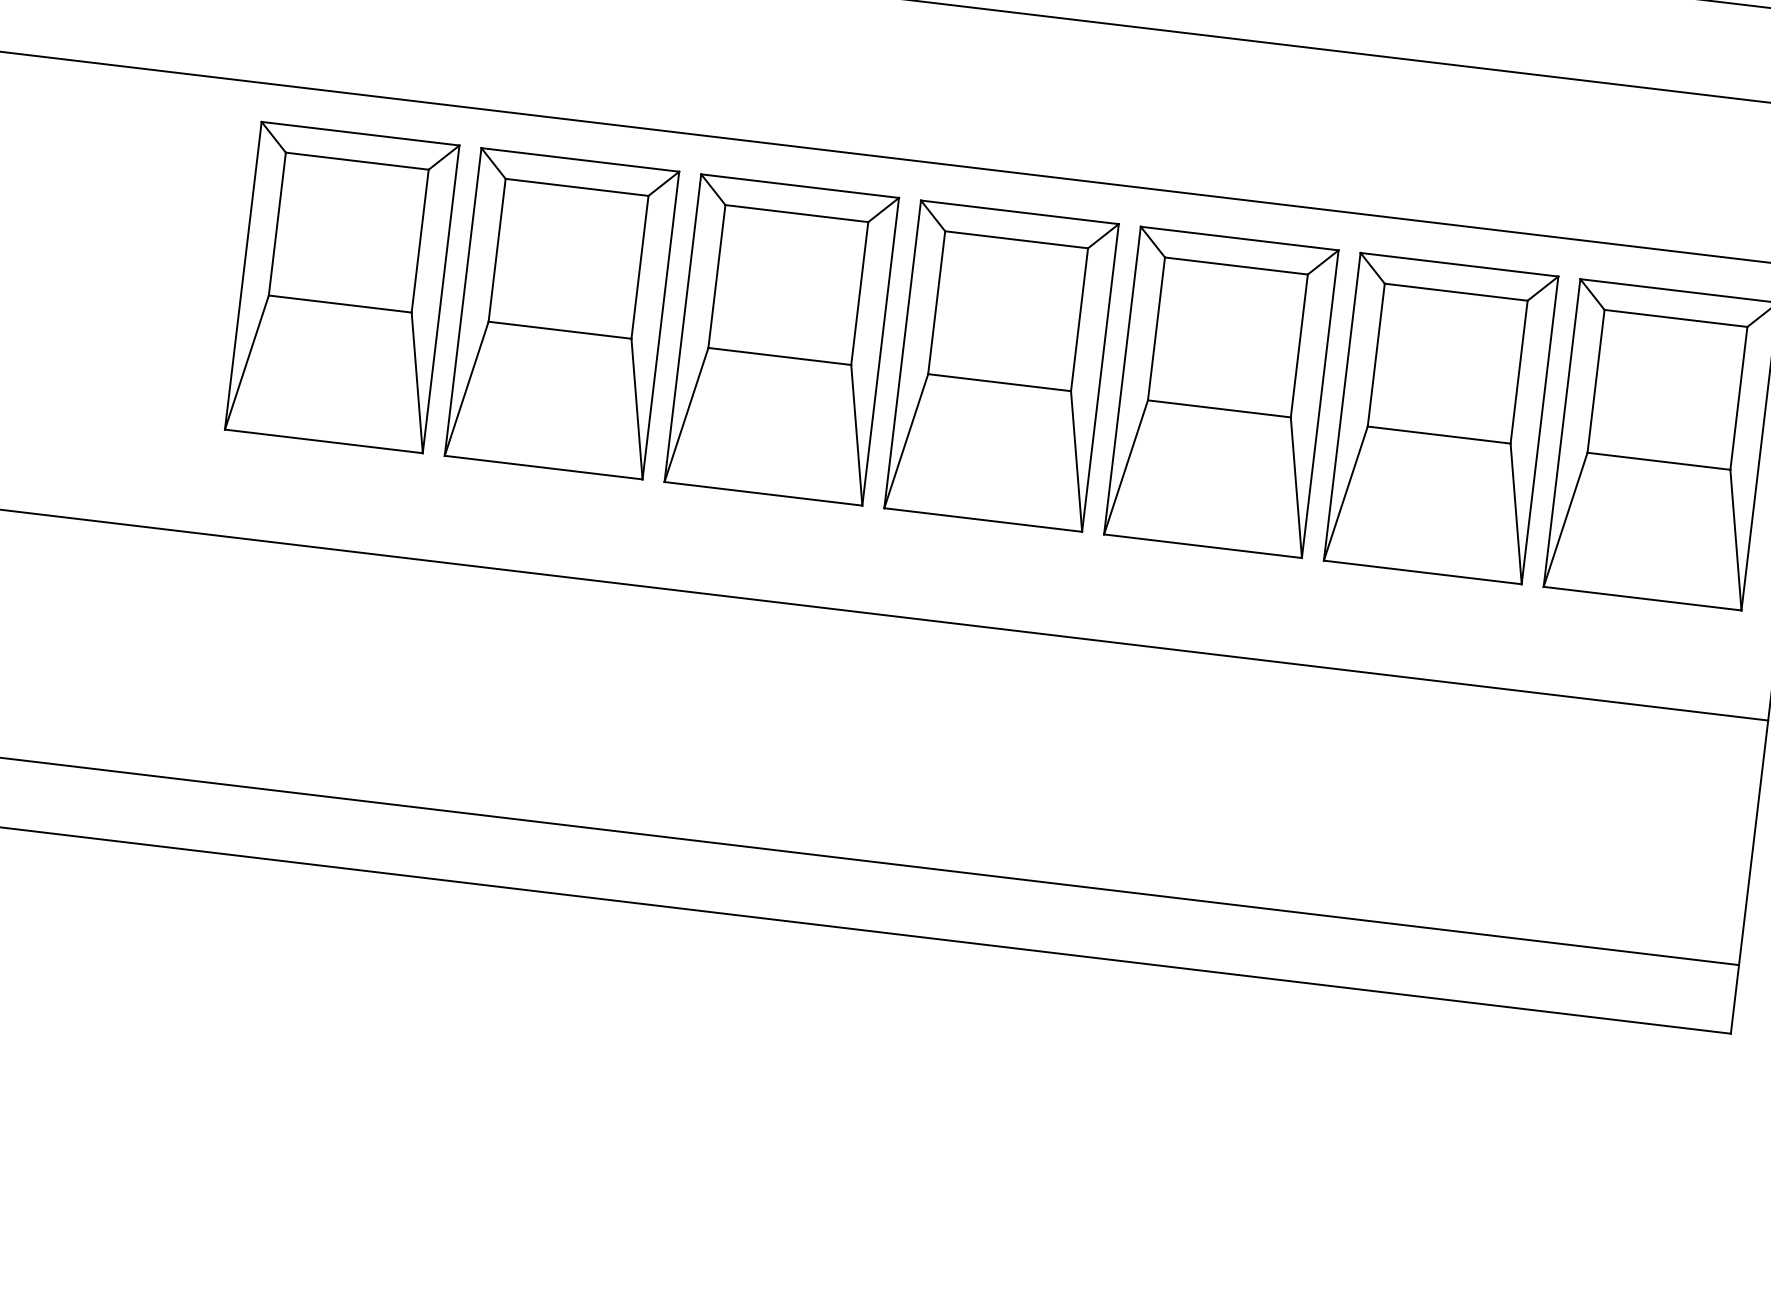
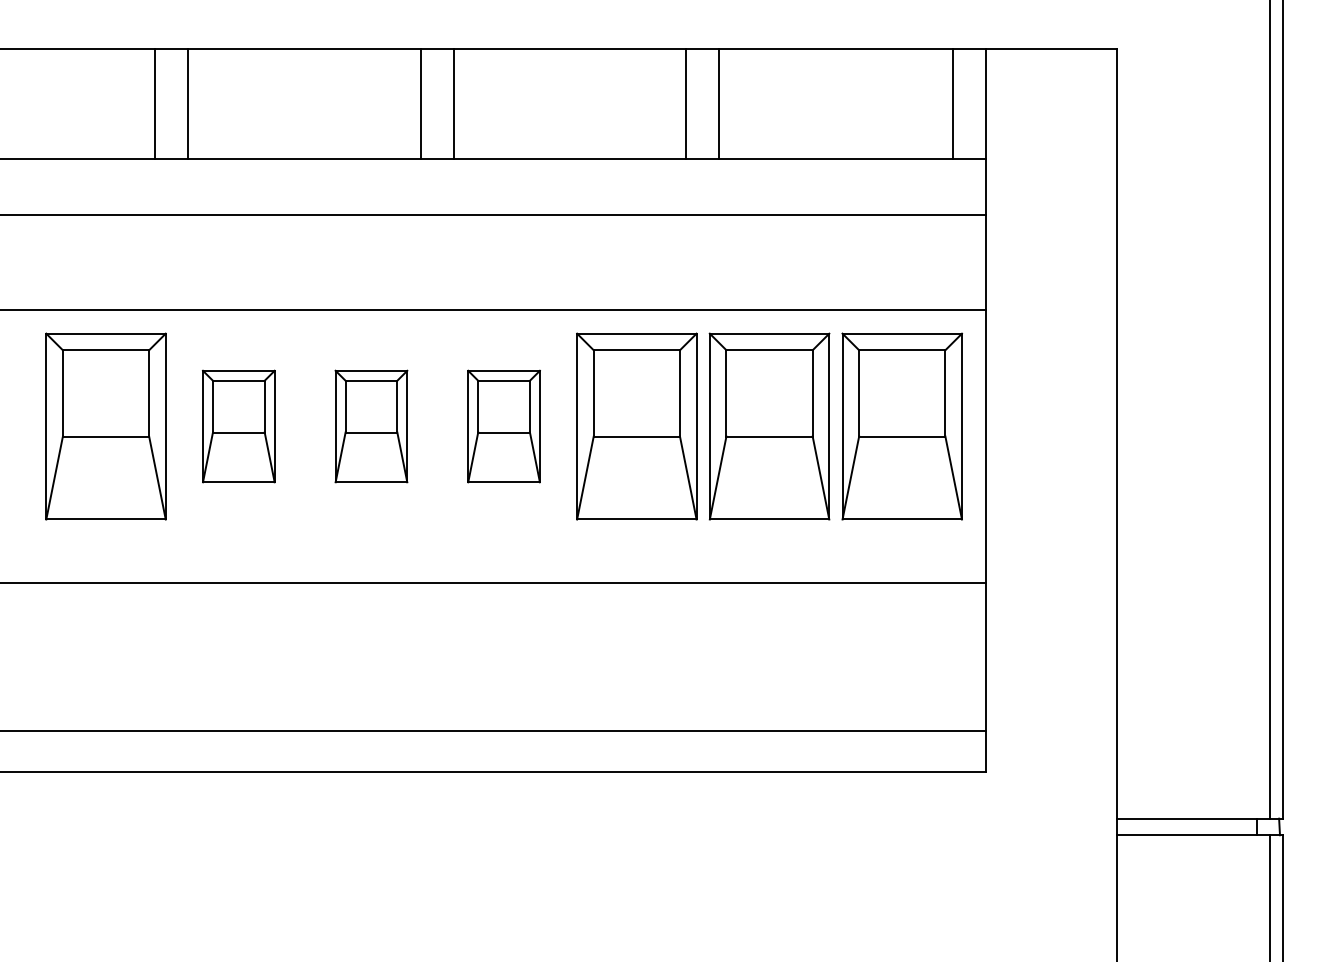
part: (561, 313) -> (238, 426), size x0.6
part: (781, 339) -> (371, 426), size x0.6
part: (1000, 365) -> (503, 426), size x0.6

